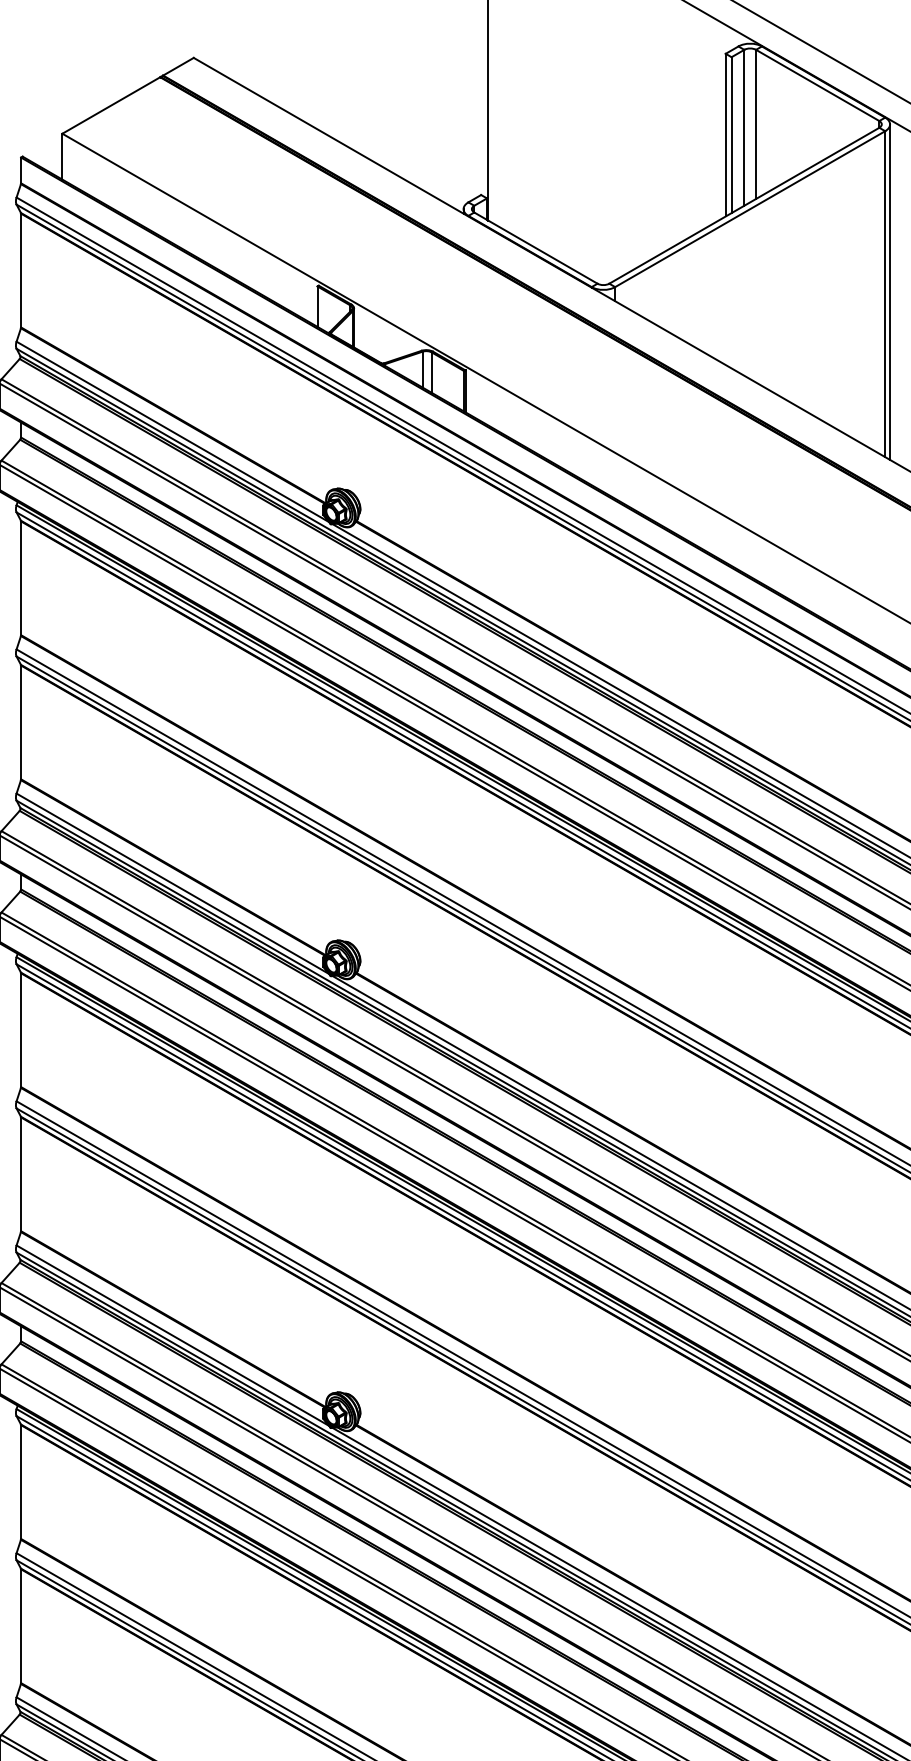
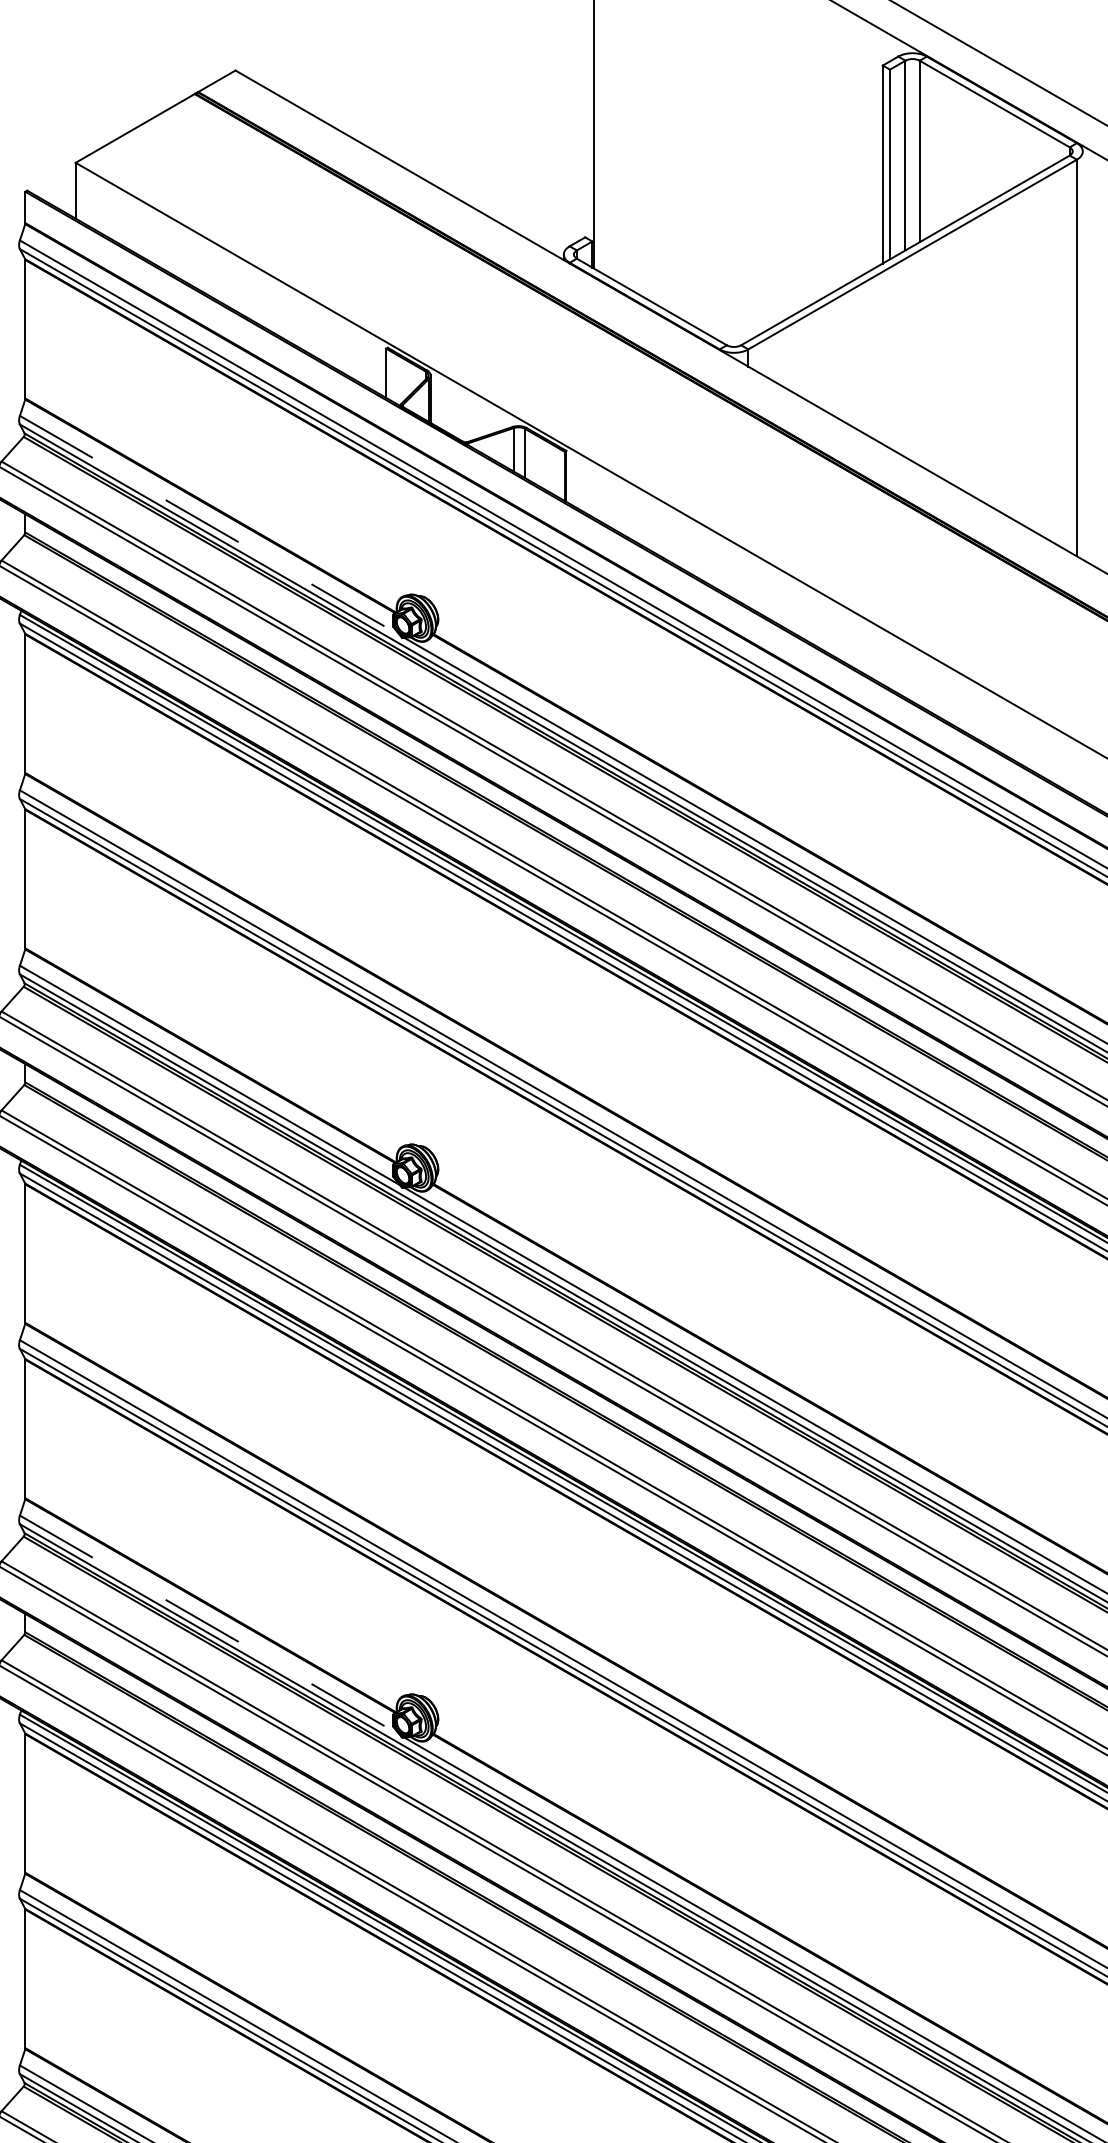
line: (889, 292) -> (1082, 355), removed
line: (173, 431) -> (210, 525), solid -> dashed
line: (173, 1335) -> (210, 1625), solid -> dashed

